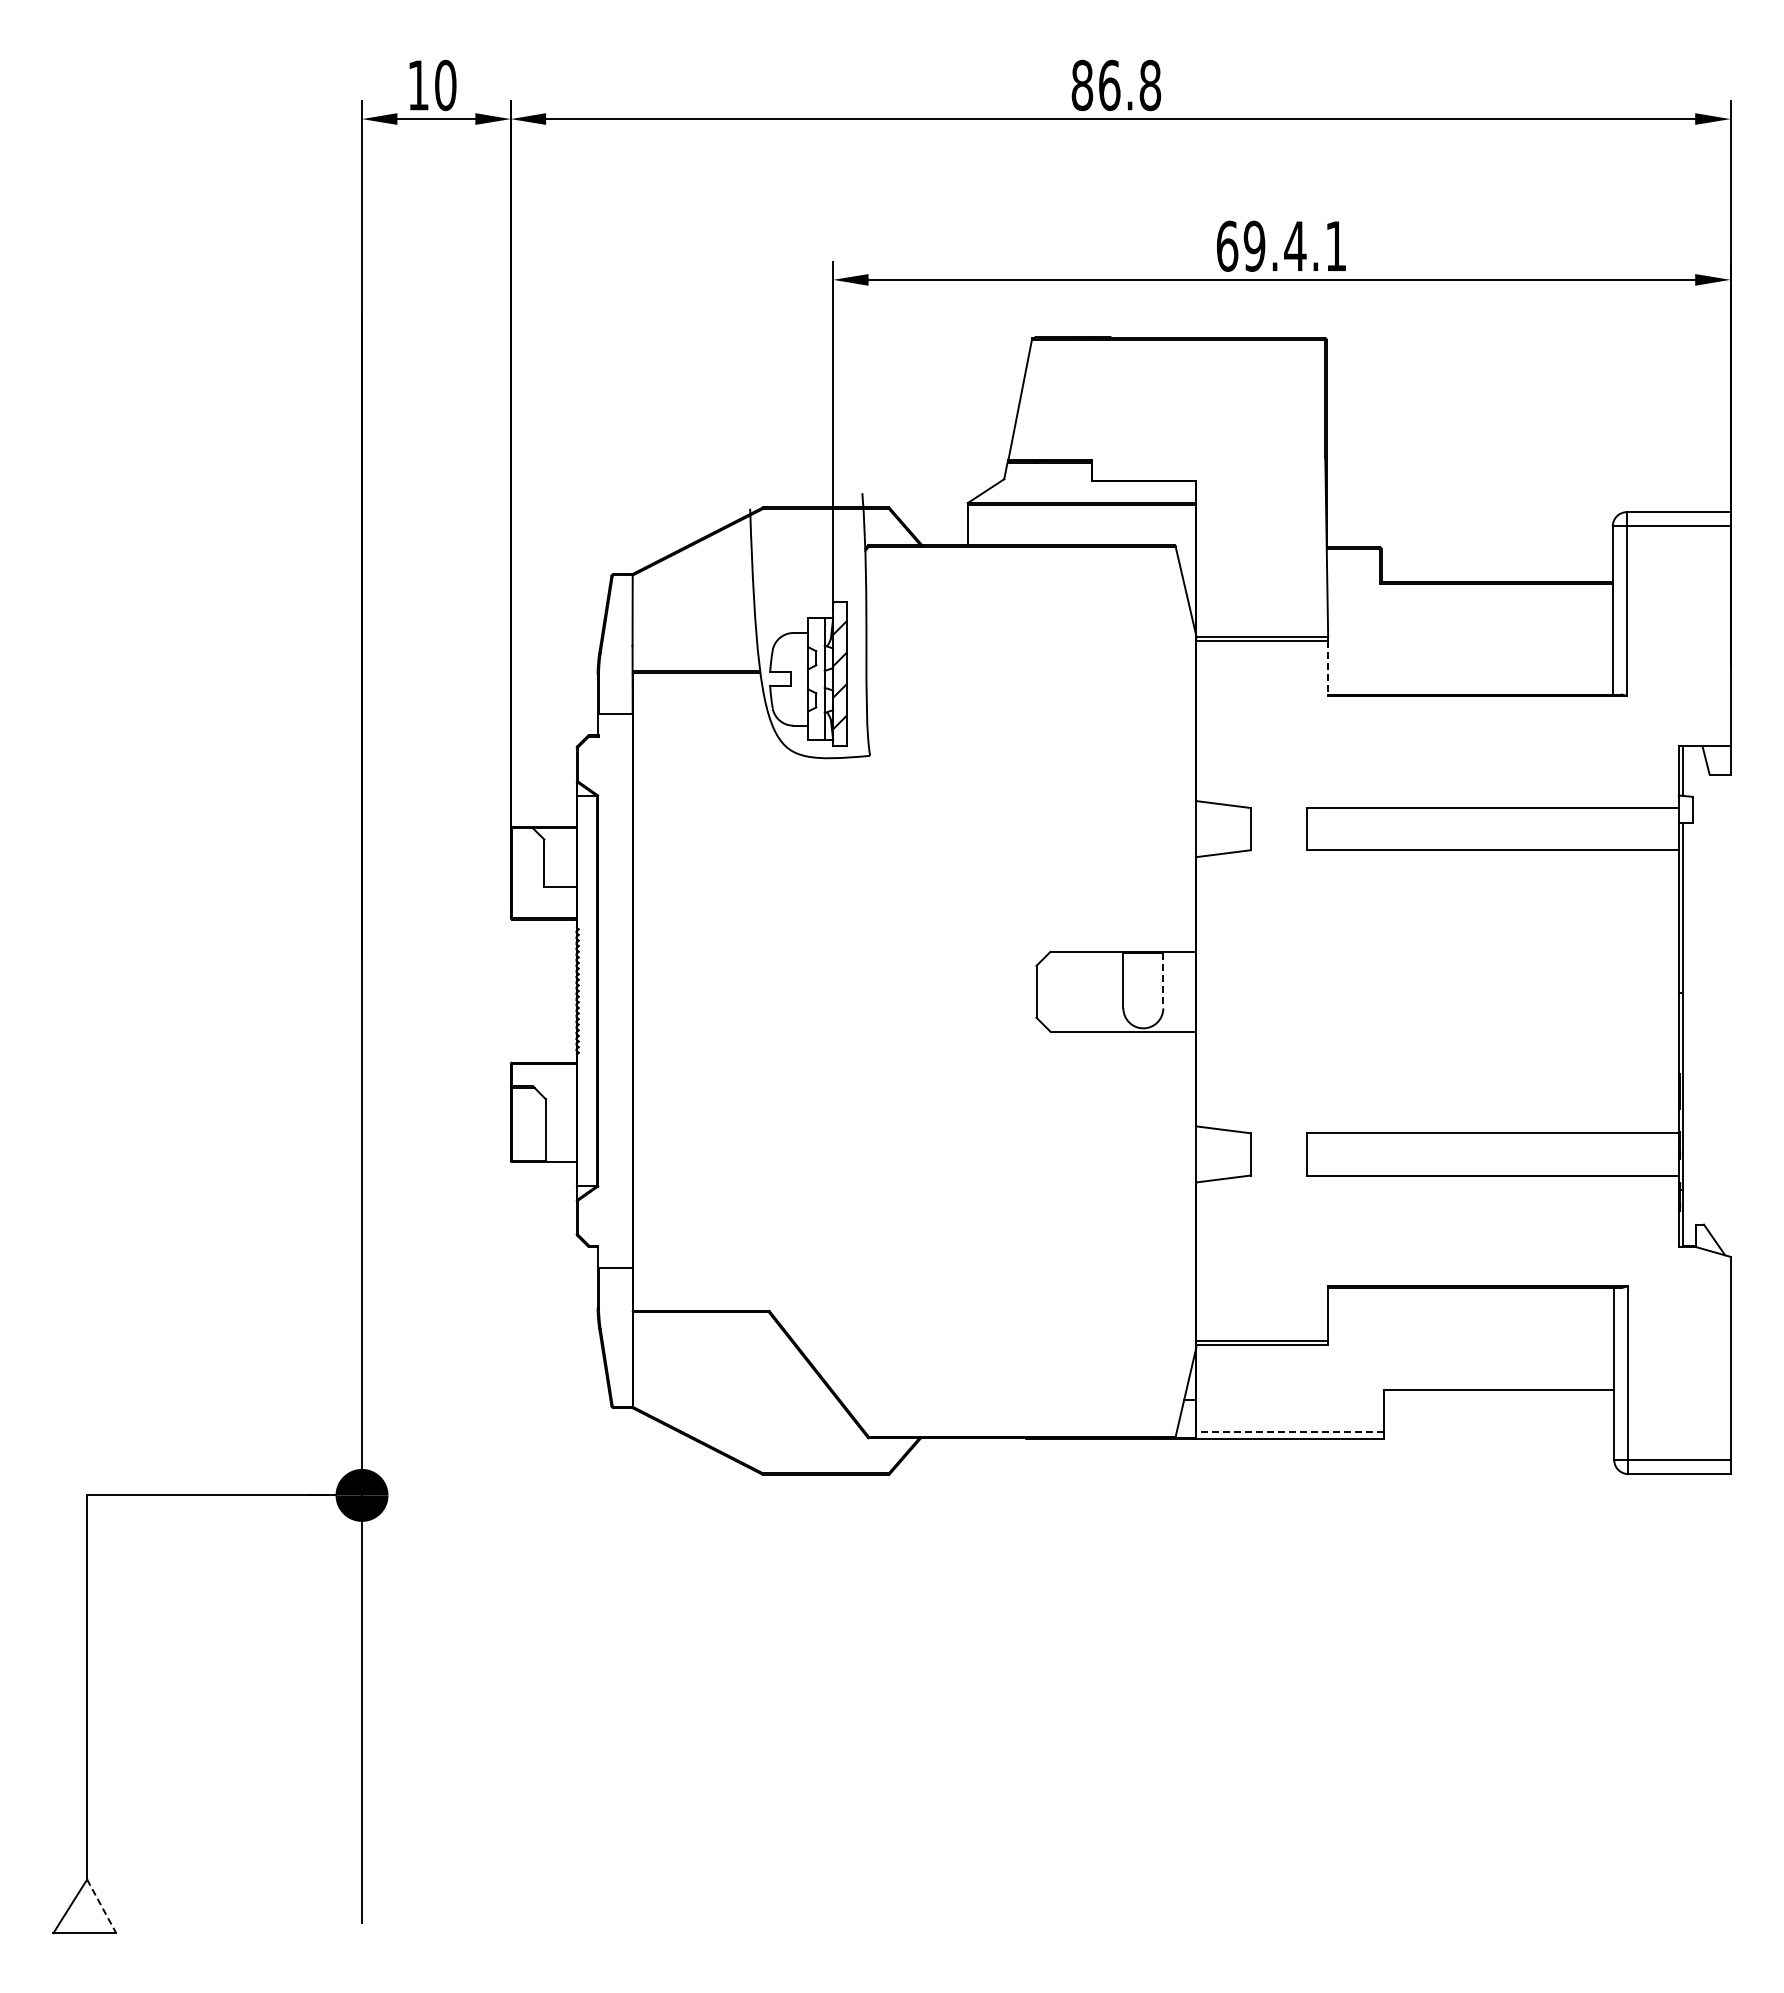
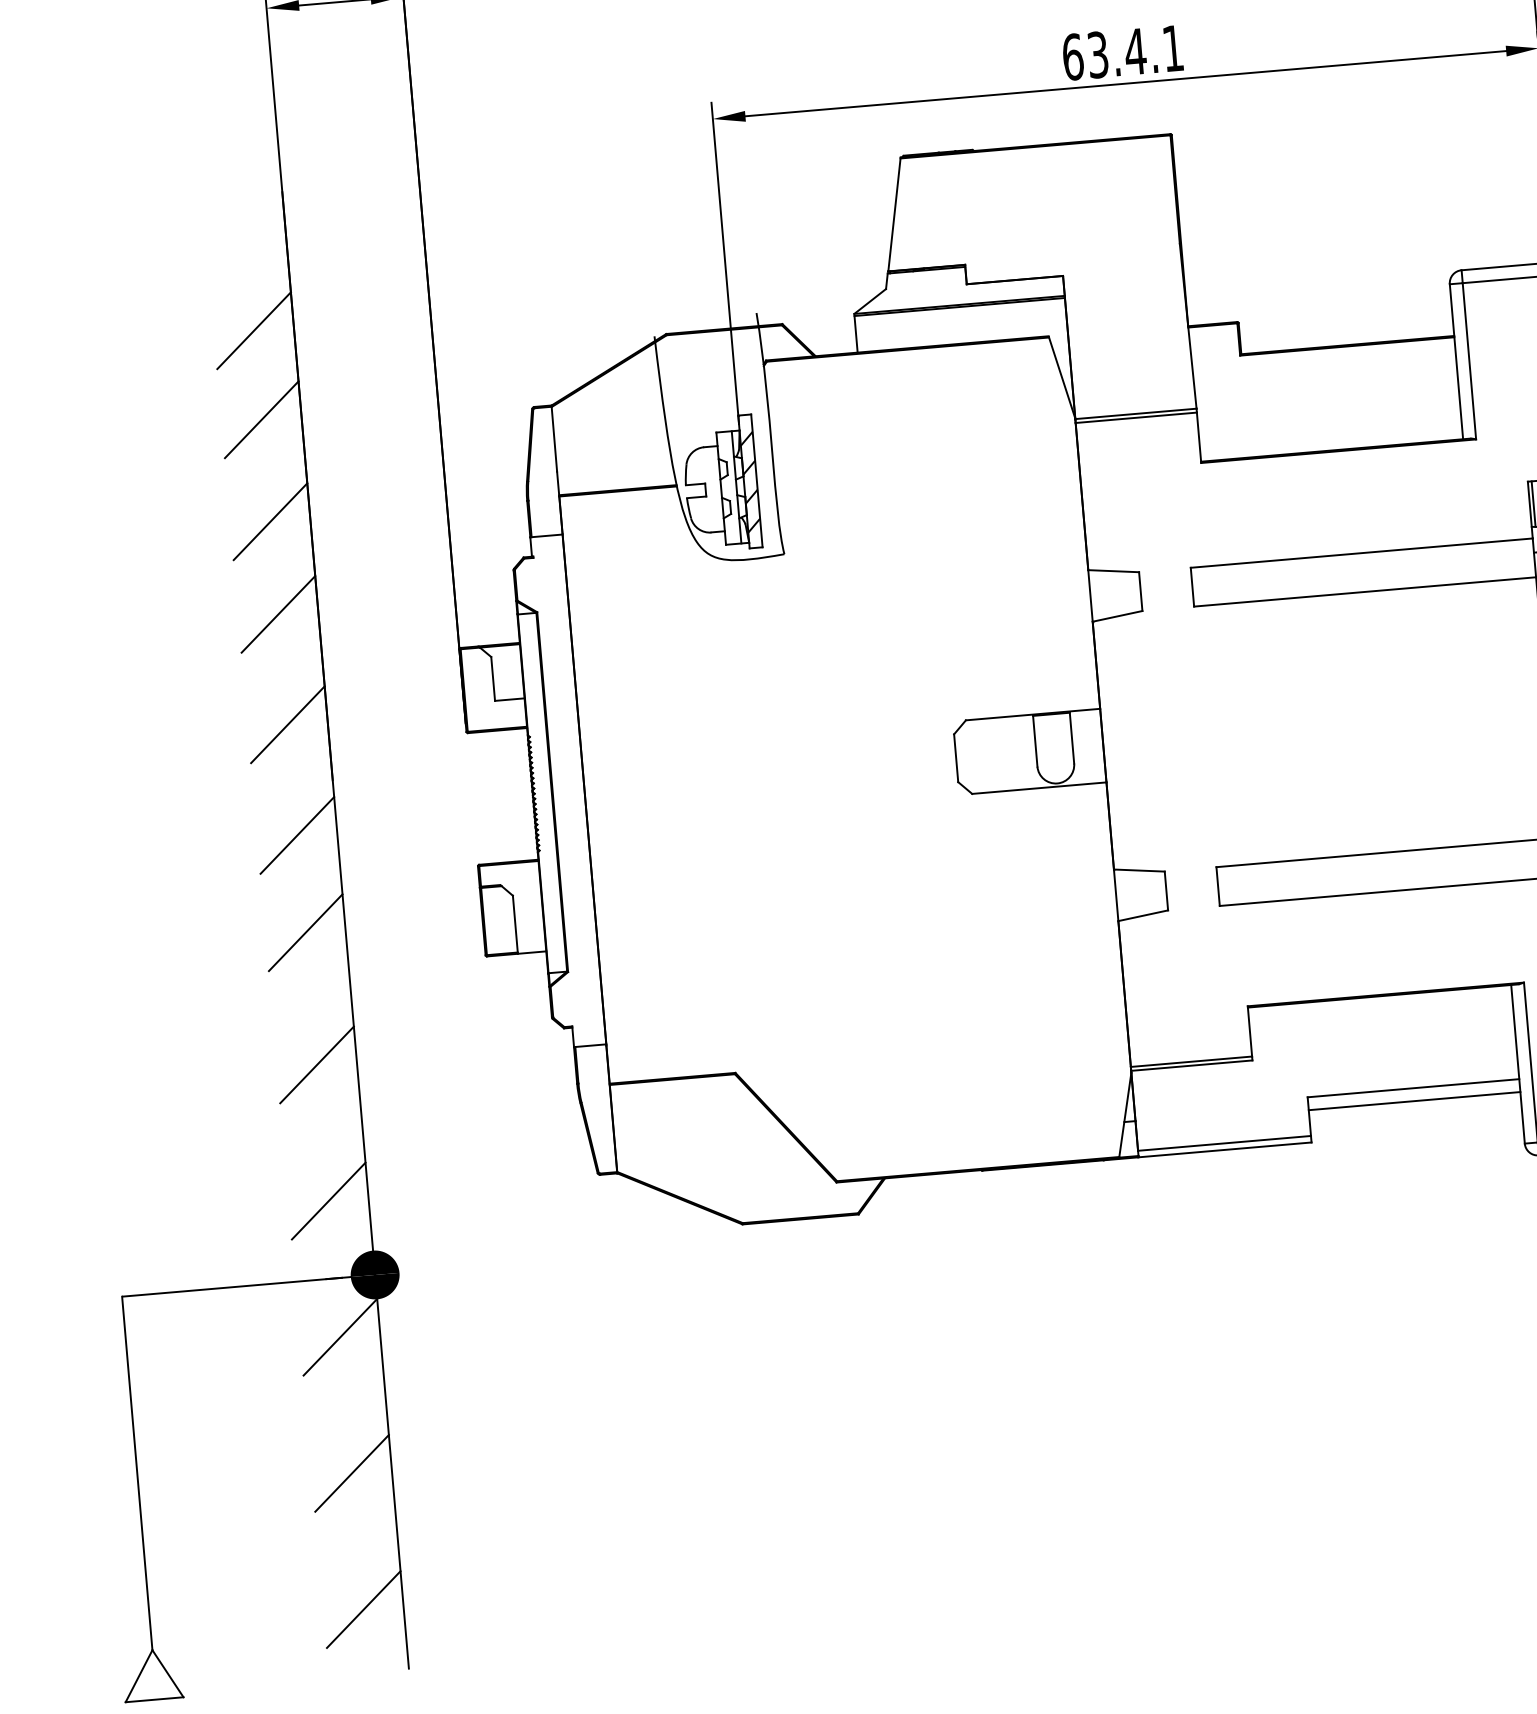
text: (1254, 245) -> (1097, 54), 69.4.1 -> 63.4.1
line: (318, 465) -> (253, 330), added
line: (318, 562) -> (261, 419), added
line: (1328, 669) -> (1199, 438), dashed -> solid
line: (318, 673) -> (270, 521), added
line: (318, 773) -> (278, 614), added
line: (318, 893) -> (287, 724), added
line: (1163, 980) -> (1072, 737), dashed -> solid
line: (318, 1014) -> (297, 835), added
line: (318, 1119) -> (305, 932), added
line: (318, 1263) -> (316, 1064), added
line: (1499, 1404) -> (1414, 1101), added
line: (318, 1411) -> (328, 1201), added
line: (1290, 1432) -> (1224, 1143), dashed -> solid
line: (318, 1559) -> (340, 1337), added
line: (318, 1707) -> (351, 1473), added
line: (318, 1855) -> (363, 1609), added
line: (101, 1906) -> (167, 1673), dashed -> solid

